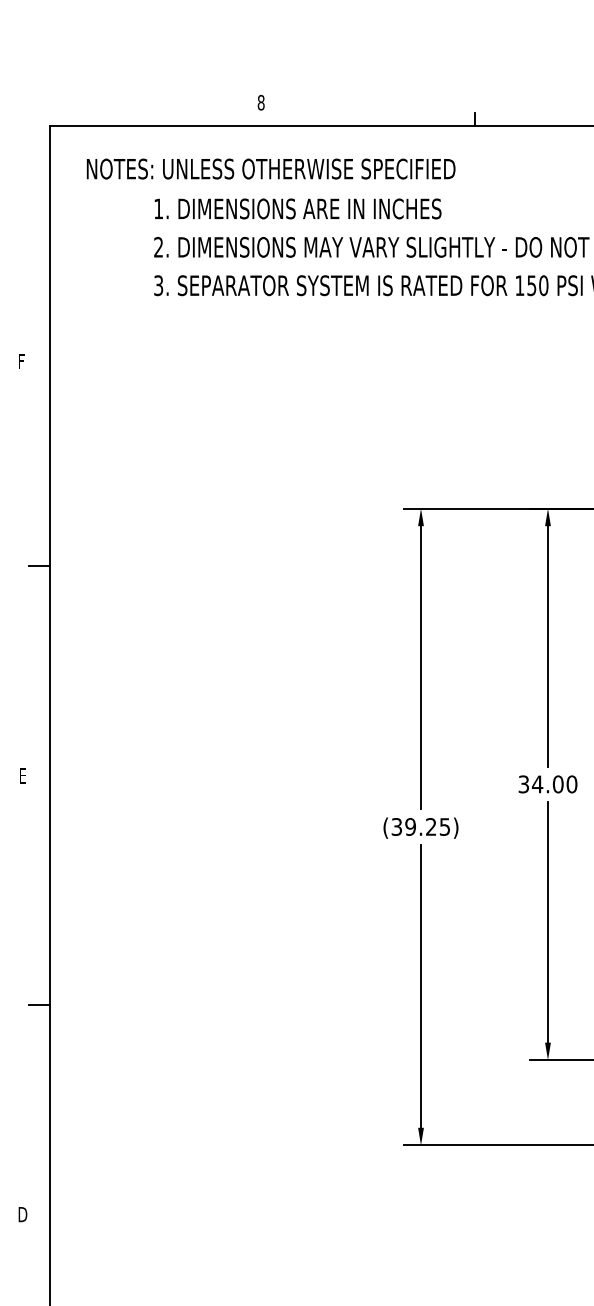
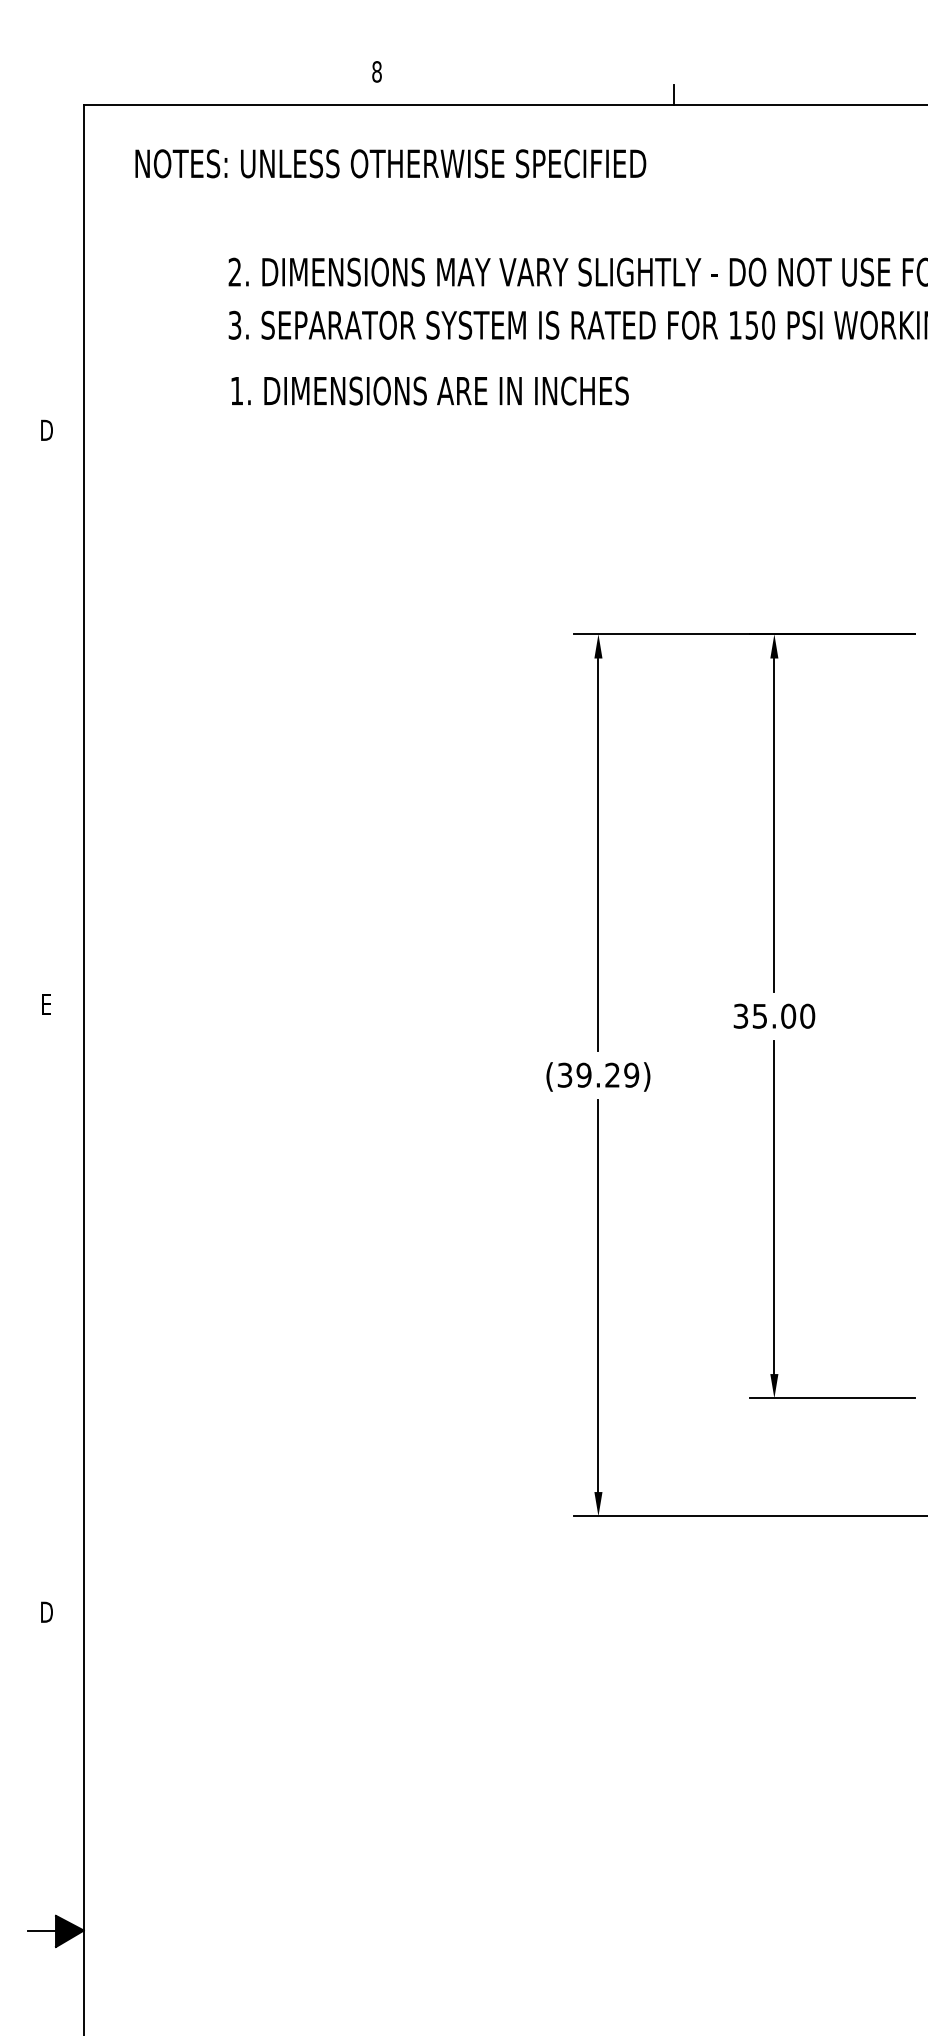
text: (297, 208) -> (429, 390), moved
text: (22, 360) -> (46, 429), F -> D
line: (39, 565) -> (69, 713), removed
text: (537, 784) -> (759, 1016), 34.00 -> 35.00
text: (444, 826) -> (631, 1074), (39.25) -> (39.29)
line: (39, 1004) -> (69, 1321), removed

